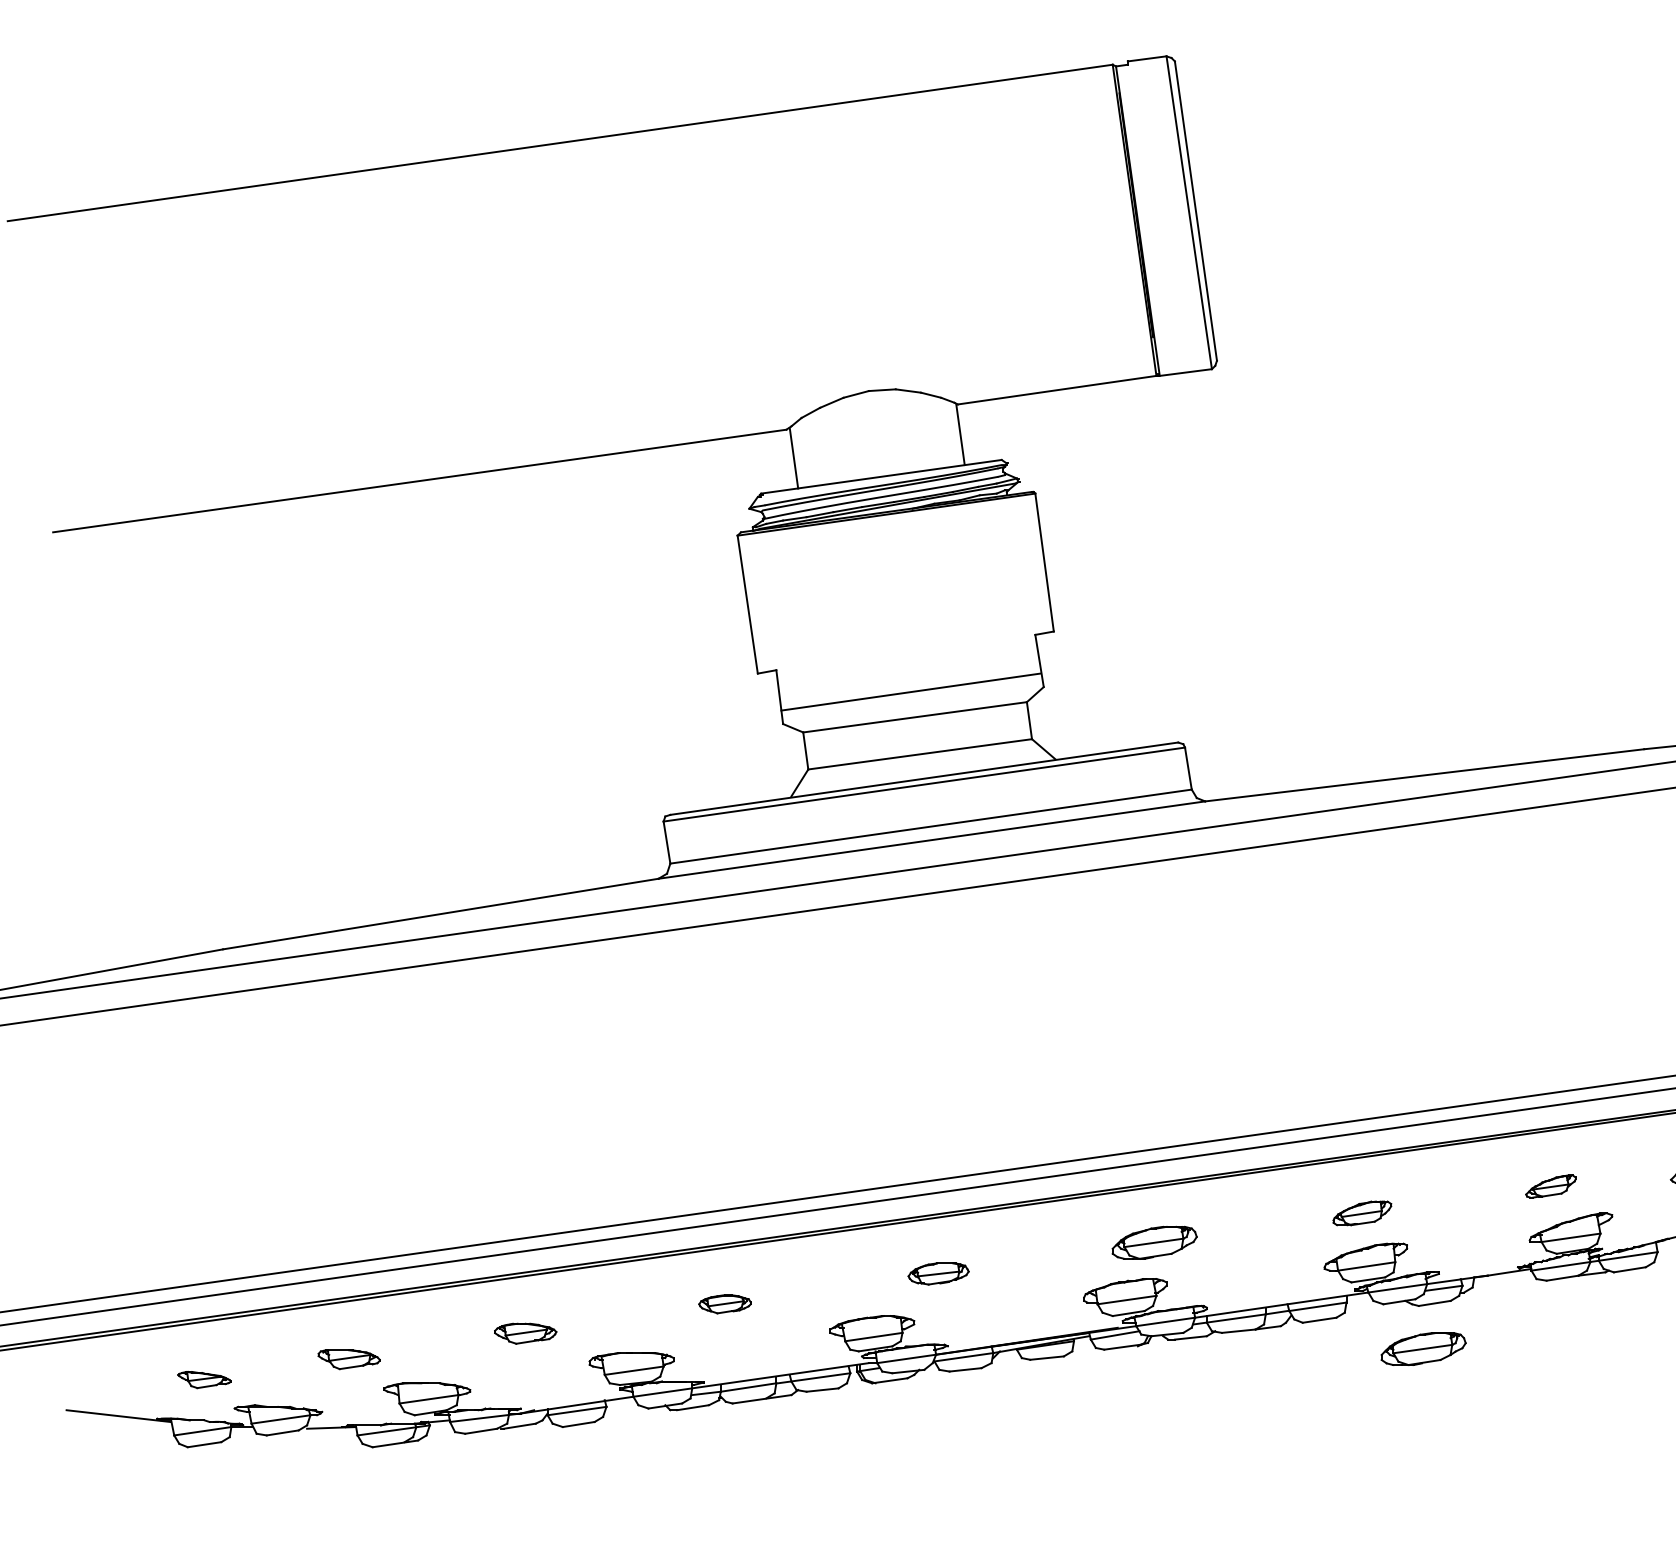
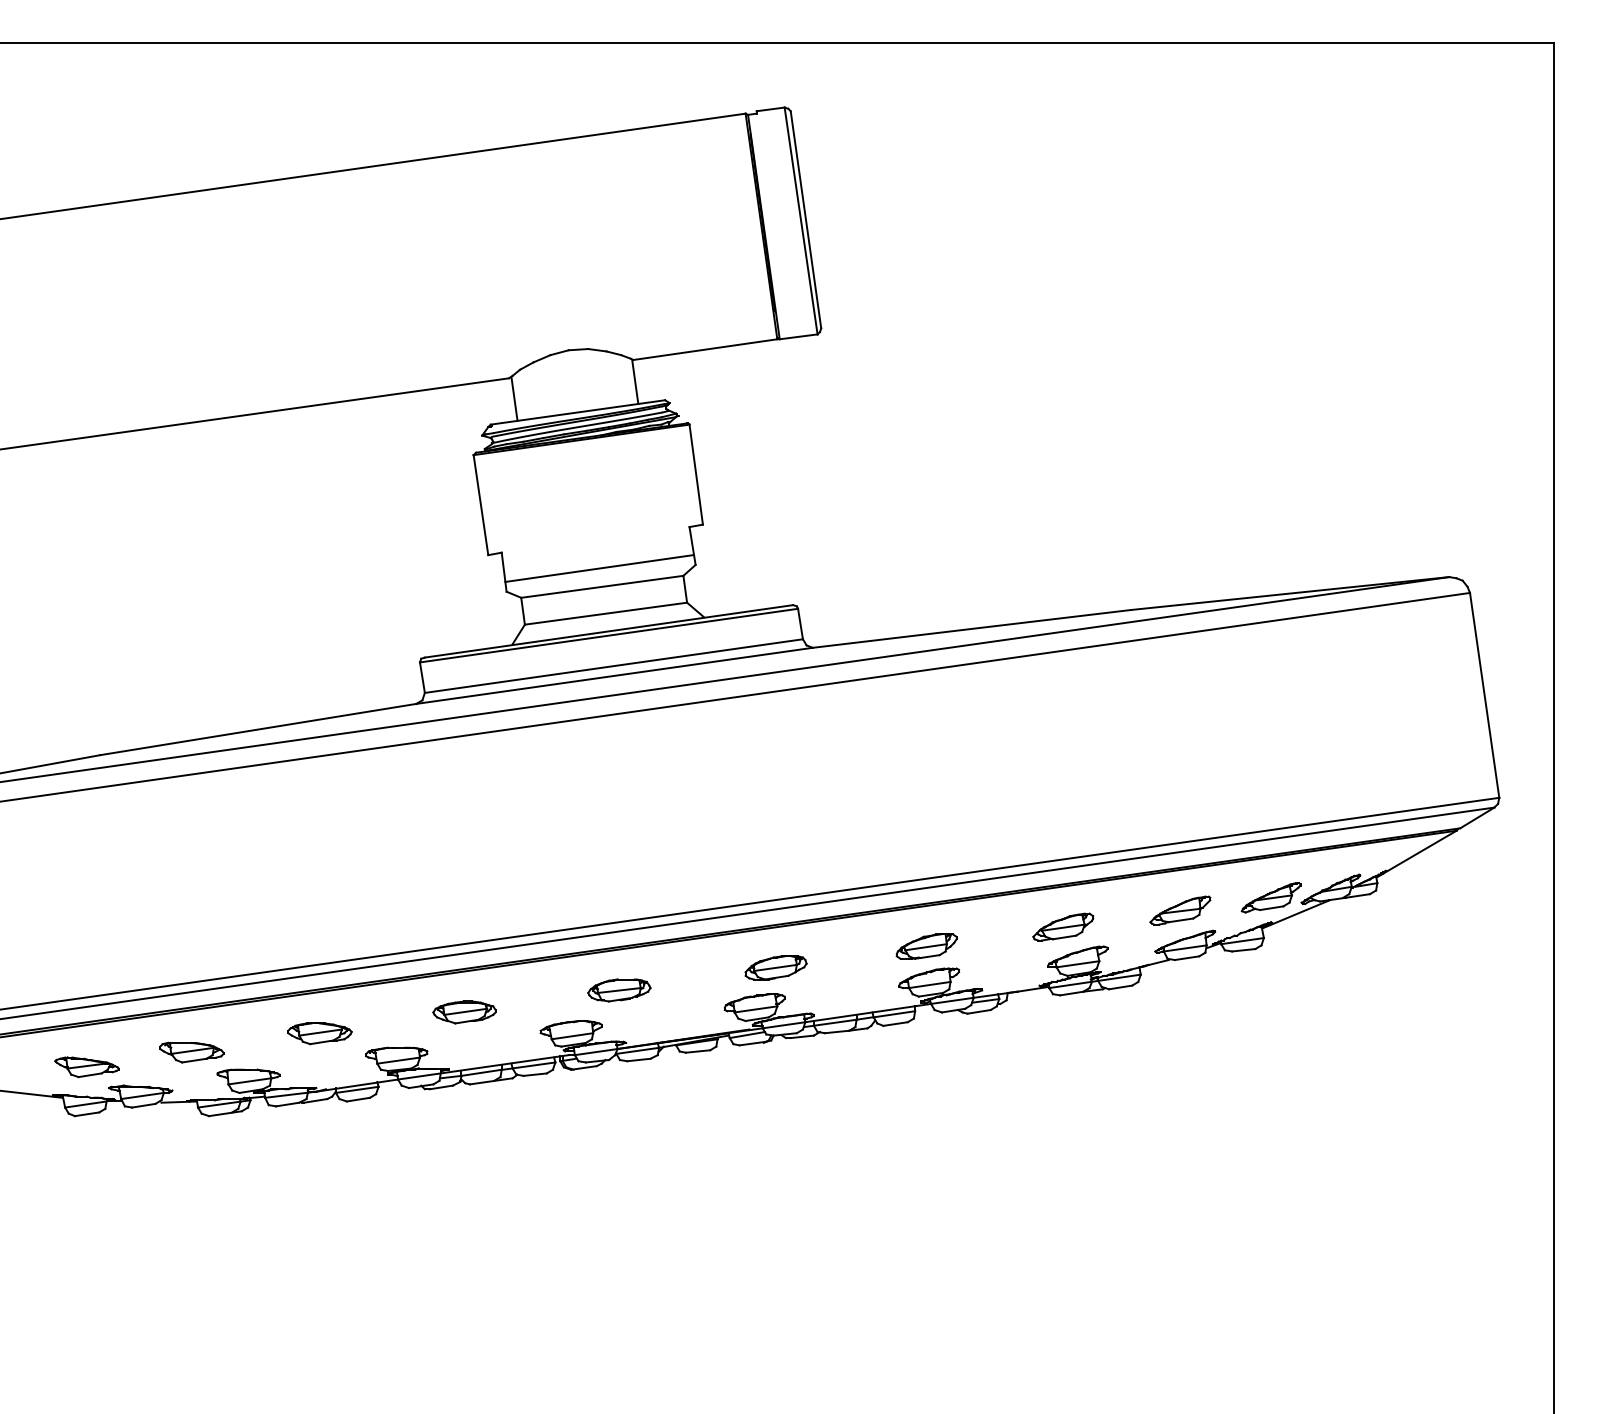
part: (1551, 1185) -> (1063, 926), size x1.67
part: (1362, 1213) -> (926, 946), size x1.43
part: (938, 1273) -> (619, 990), size x1.43
part: (725, 1304) -> (464, 1012), size x1.67
part: (525, 1333) -> (319, 1033), size x1.43
part: (1422, 1348) -> (970, 1044), removed
part: (348, 1359) -> (191, 1052), size x1.43
part: (203, 1380) -> (86, 1067), size x1.67

